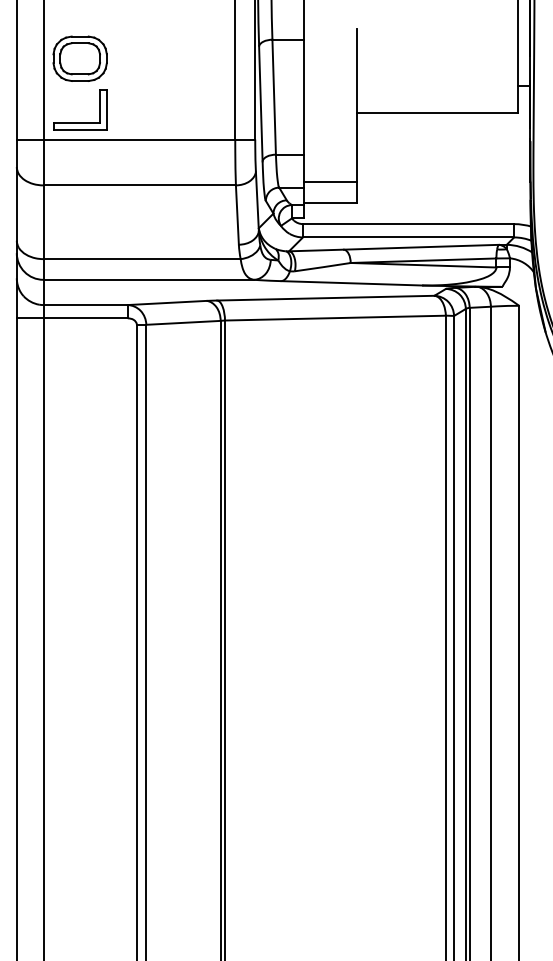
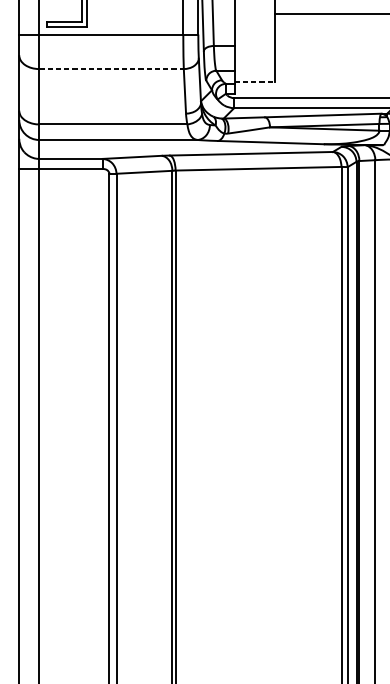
line: (330, 181) -> (254, 66), removed
line: (140, 185) -> (112, 69), solid -> dashed
line: (330, 202) -> (254, 81), solid -> dashed

